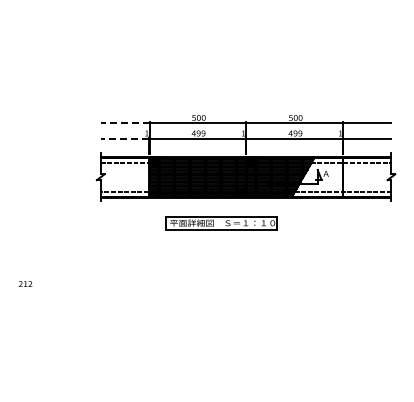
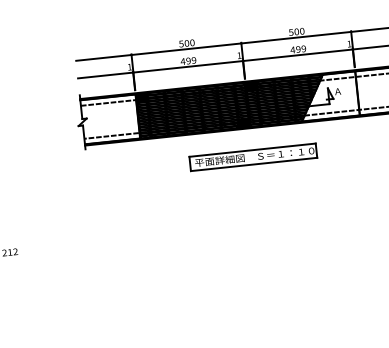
line: (124, 123) -> (103, 58), dashed -> solid
line: (124, 138) -> (104, 75), dashed -> solid
part: (221, 223) -> (253, 157), moved

